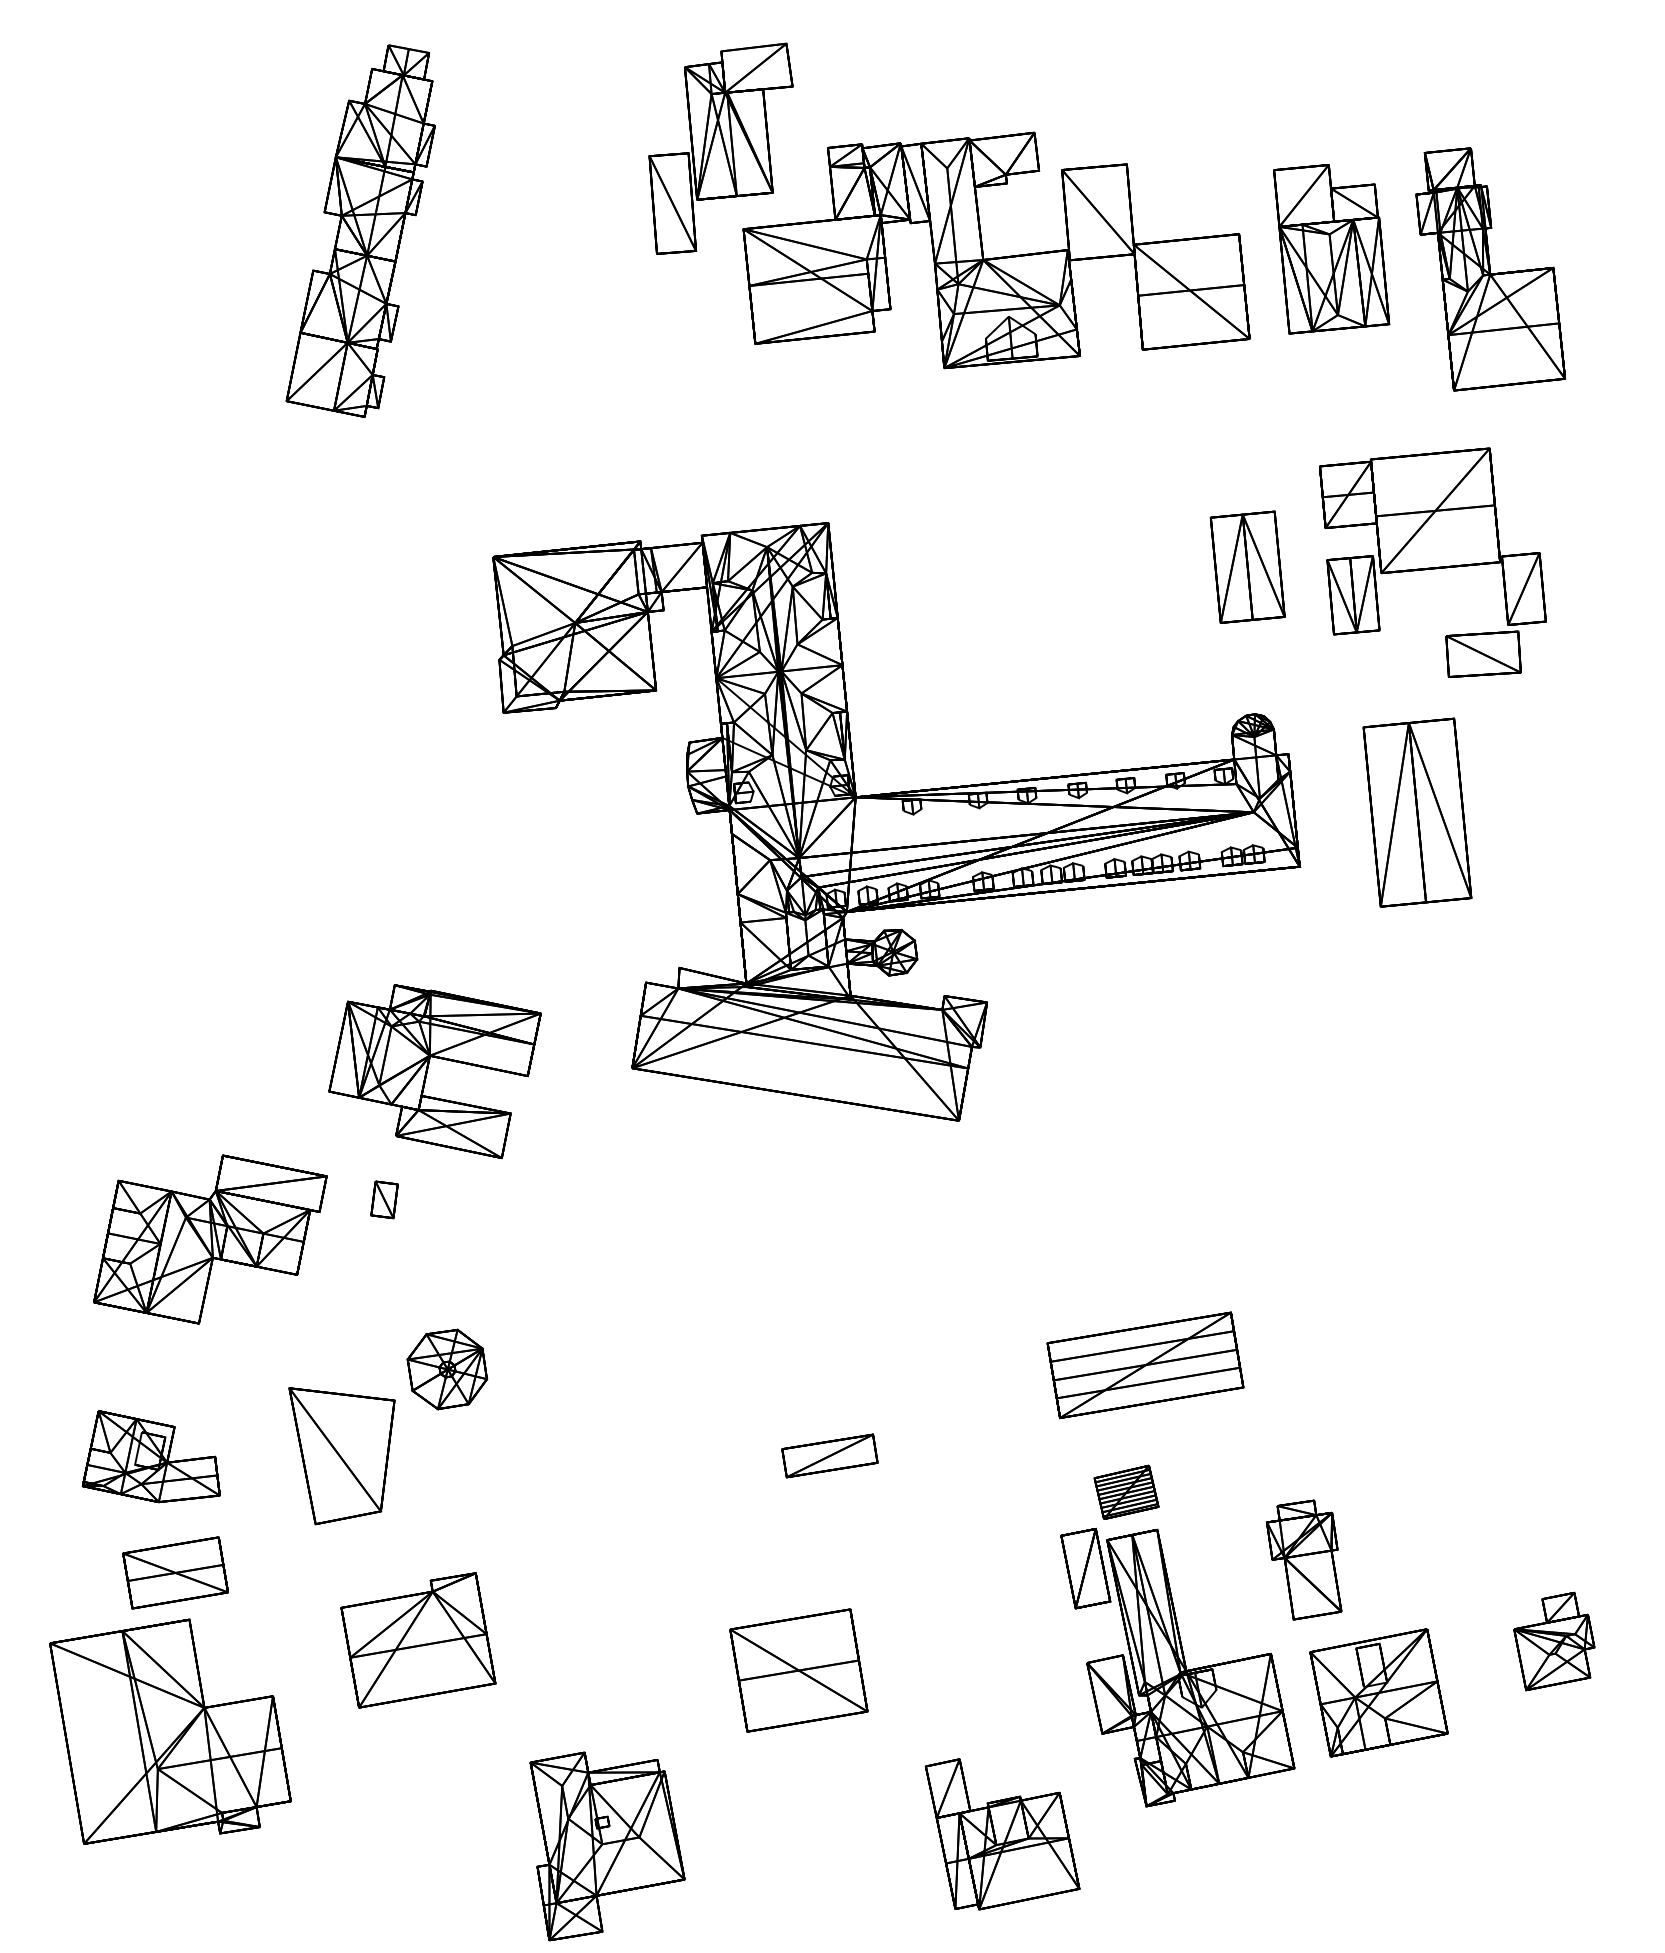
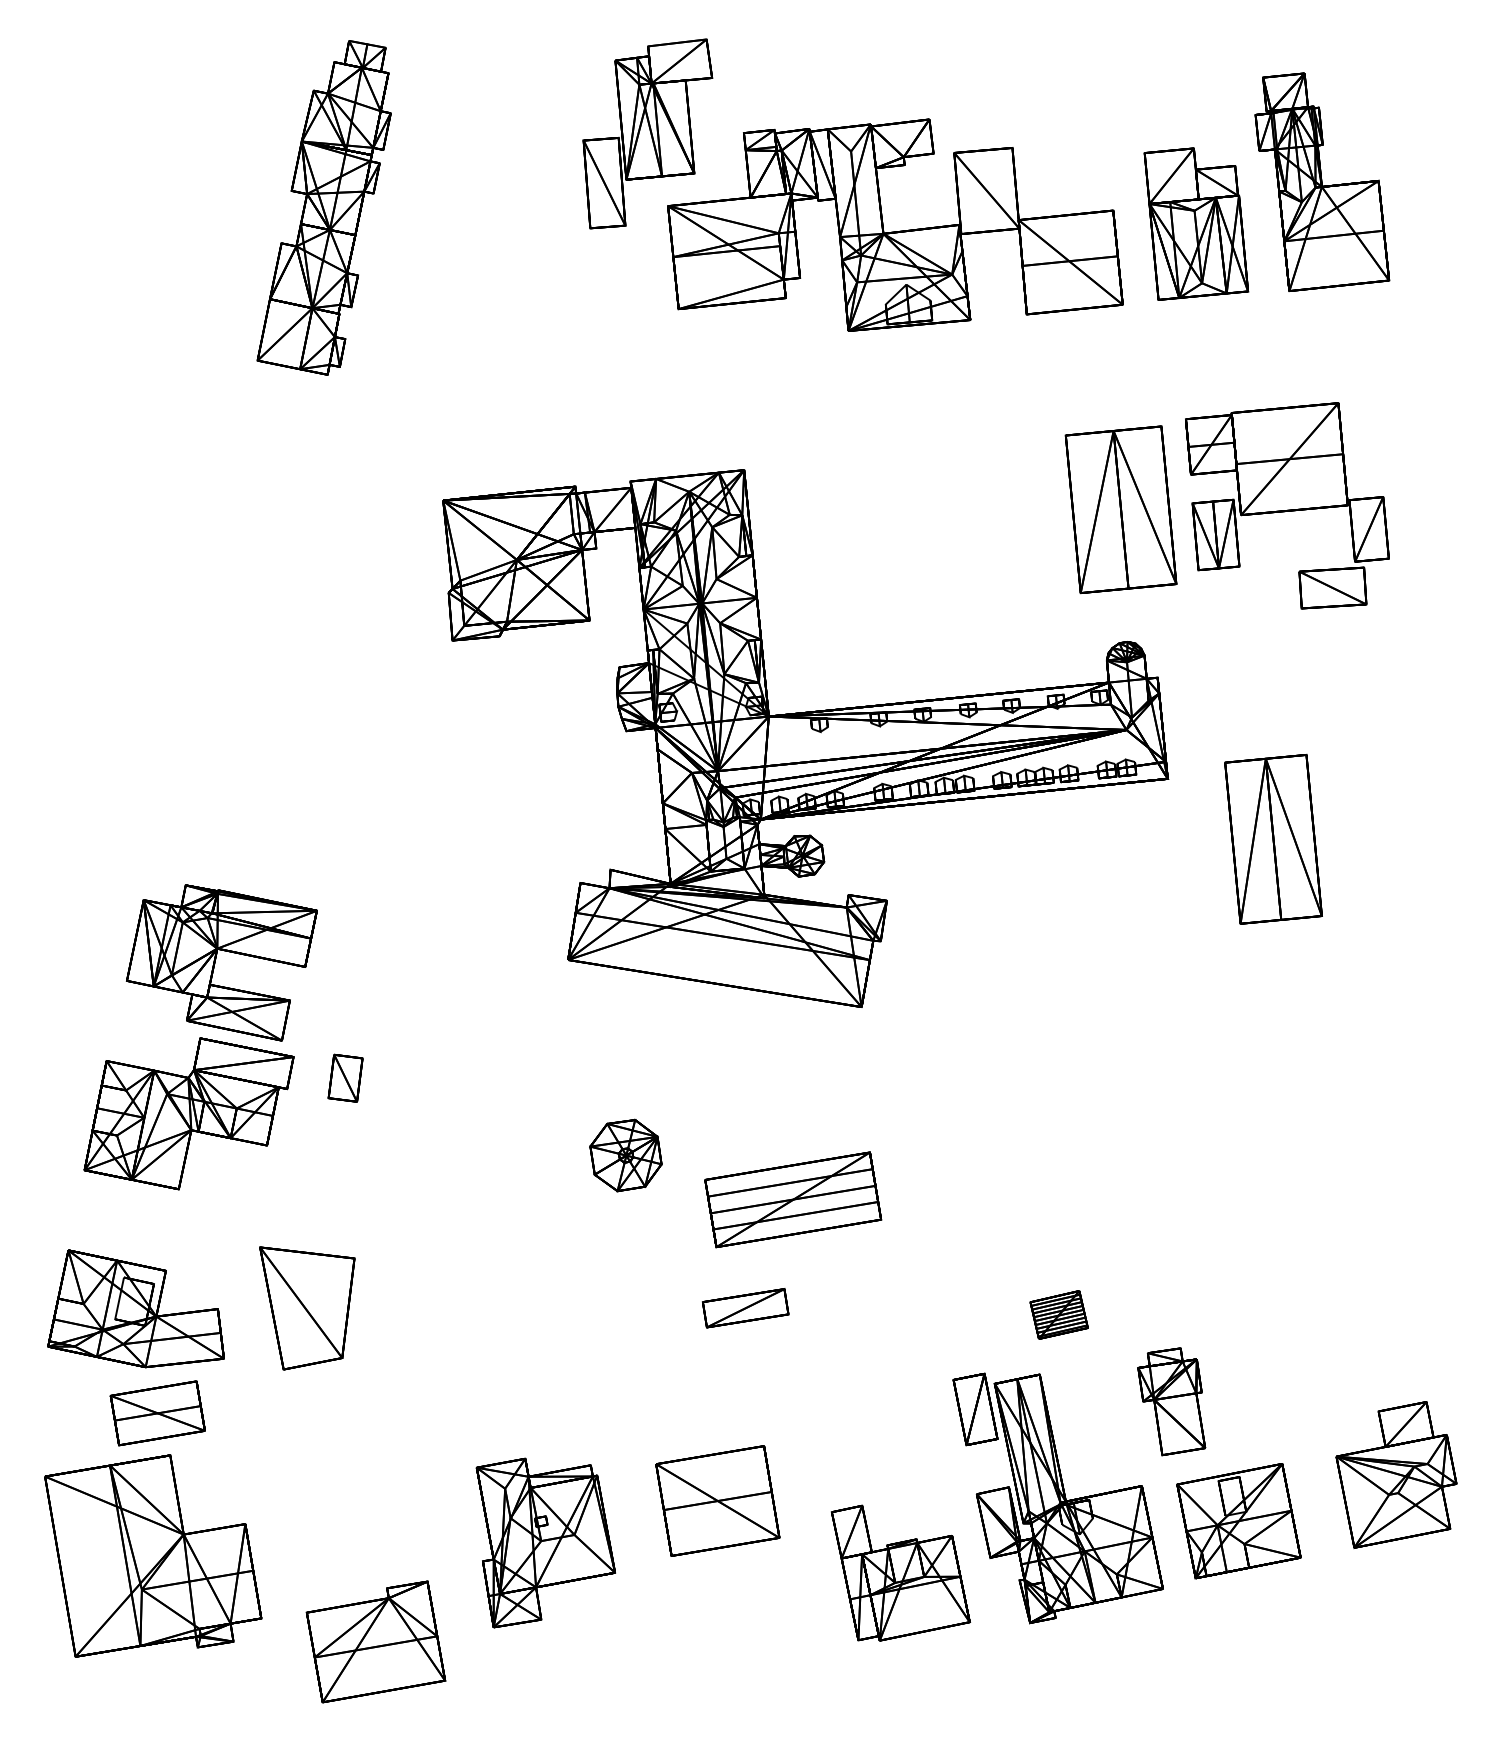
part: (1490, 268) -> (1322, 181), moved
part: (1247, 566) -> (1120, 509), size x1.67
part: (1417, 811) -> (1273, 838), moved
part: (434, 1071) -> (221, 962), moved
part: (384, 1199) -> (345, 1077), size x1.43
part: (1145, 1364) -> (793, 1199), moved
part: (446, 1369) -> (625, 1155), moved
part: (150, 1456) -> (135, 1308), size x1.43
part: (1125, 1491) -> (1058, 1314), moved
part: (417, 1639) -> (375, 1641), moved
part: (1554, 1641) -> (1396, 1474), size x1.67
part: (1002, 1833) -> (900, 1572), moved
part: (607, 1845) -> (545, 1542), moved

